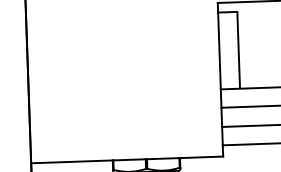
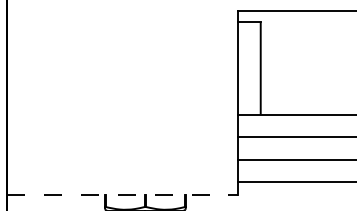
line: (127, 160) -> (122, 195), solid -> dashed

